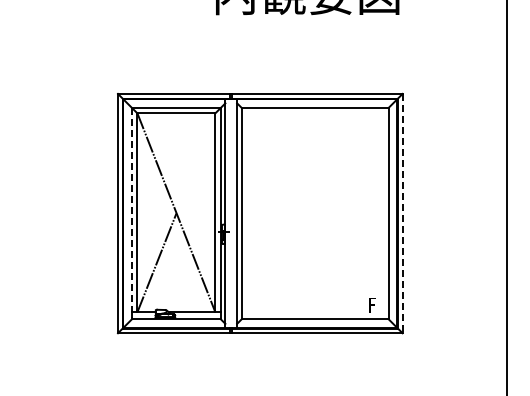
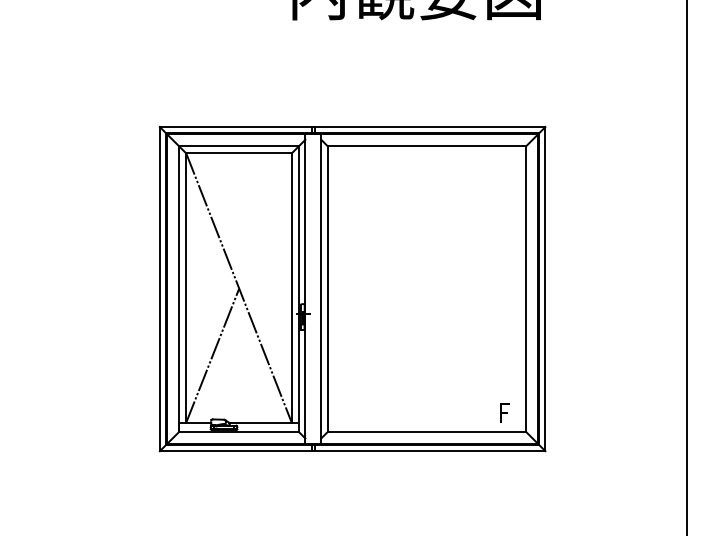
line: (132, 213) -> (179, 288), dashed -> solid
line: (402, 213) -> (545, 288), dashed -> solid

